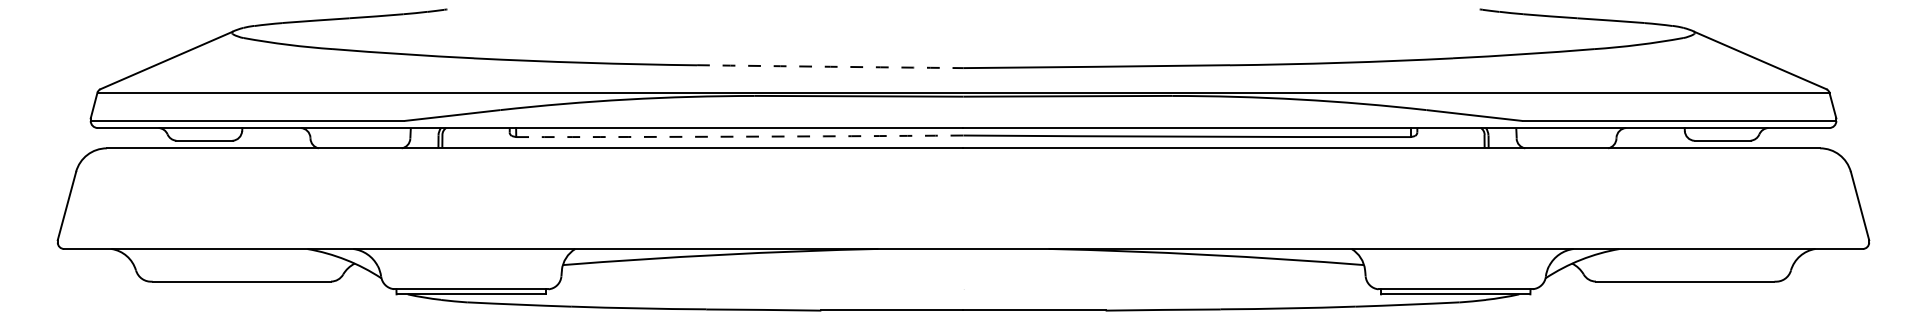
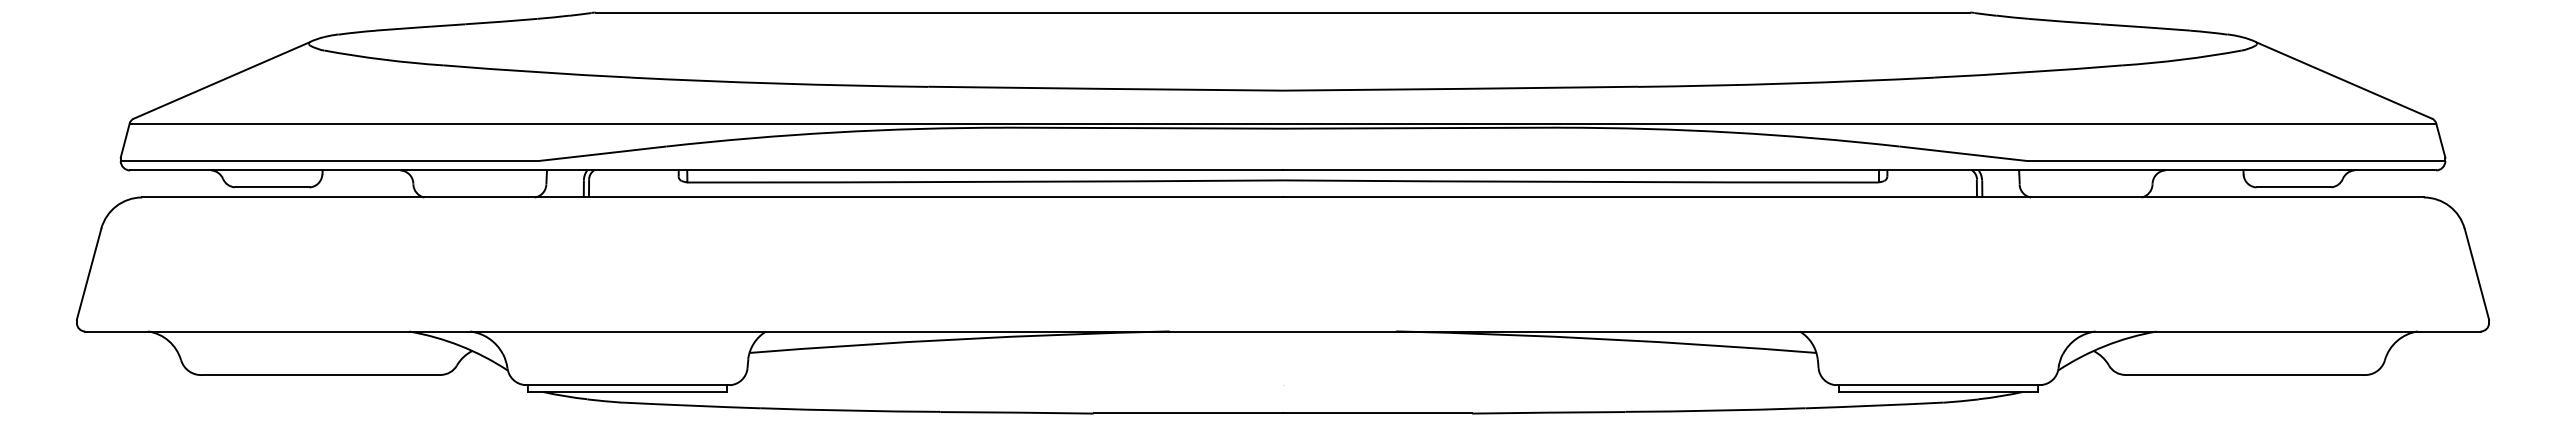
line: (963, 9) -> (1283, 12), added
arc: (830, 66) -> (1105, 88), dashed -> solid
arc: (739, 136) -> (984, 181), dashed -> solid

